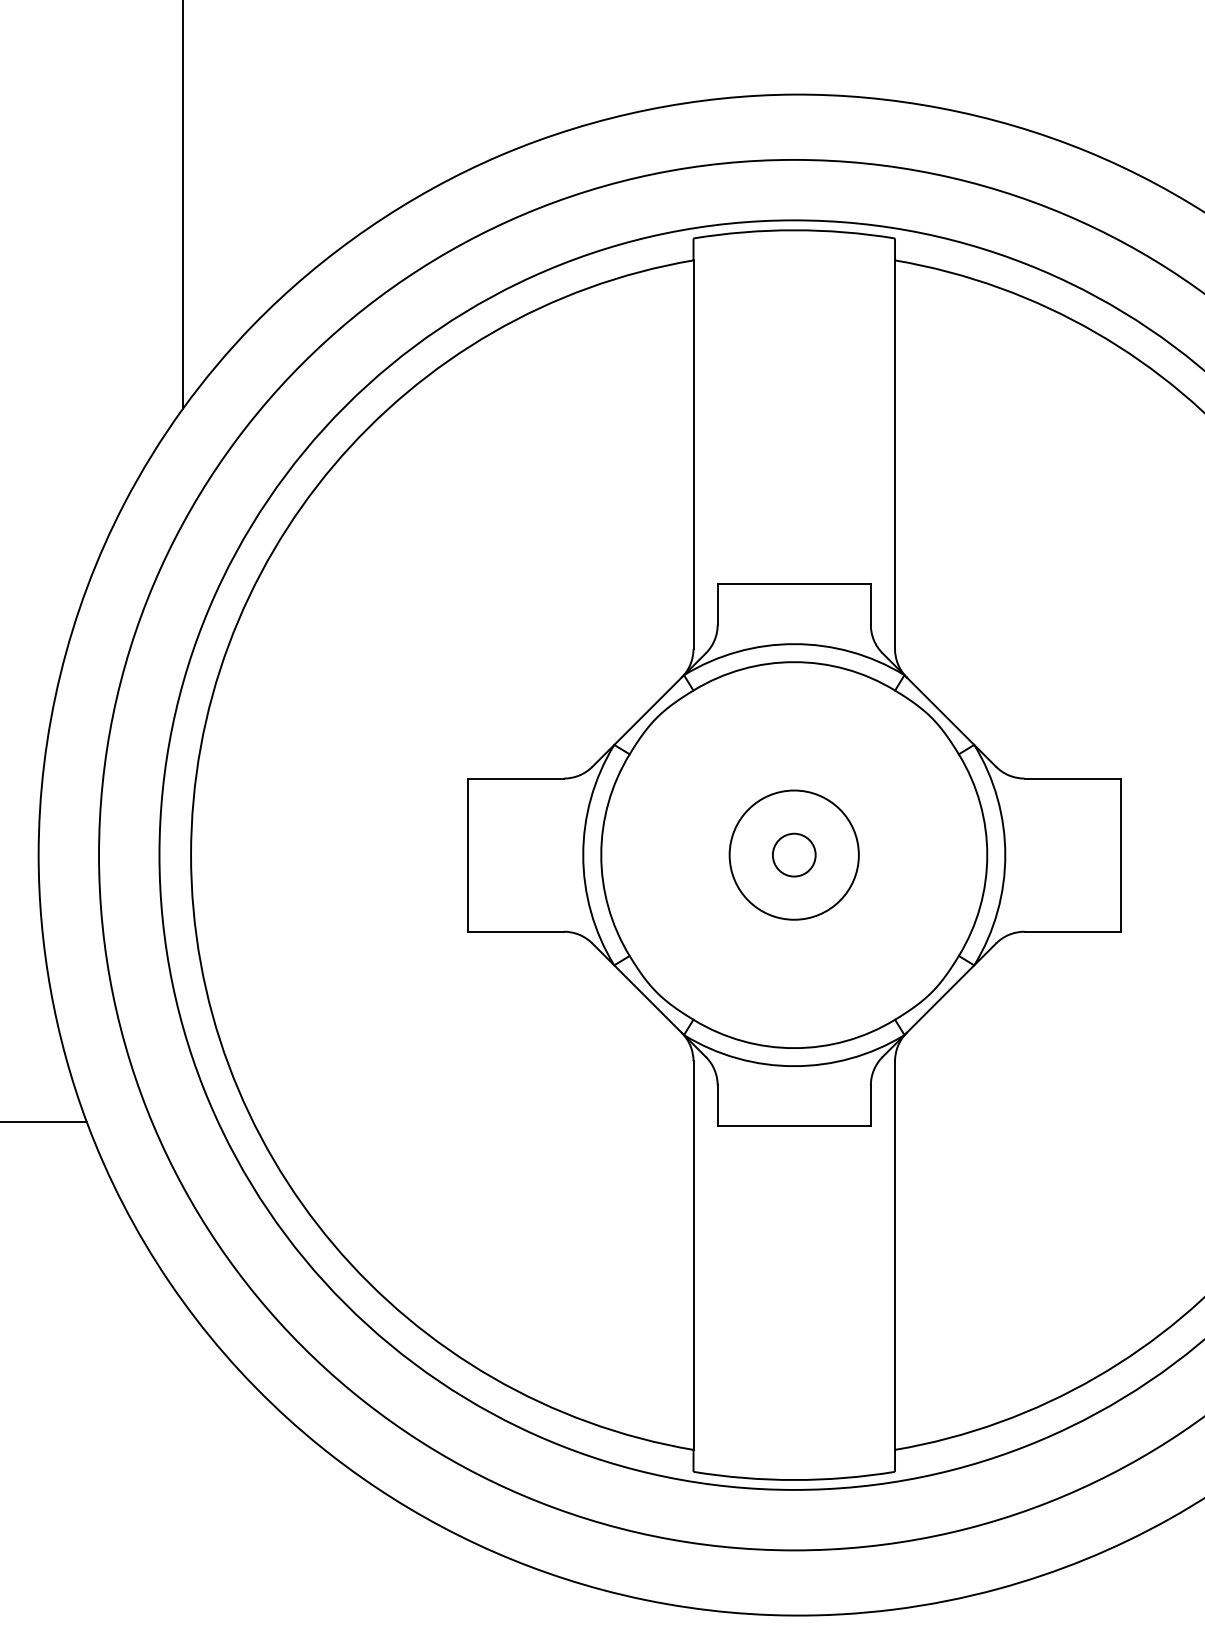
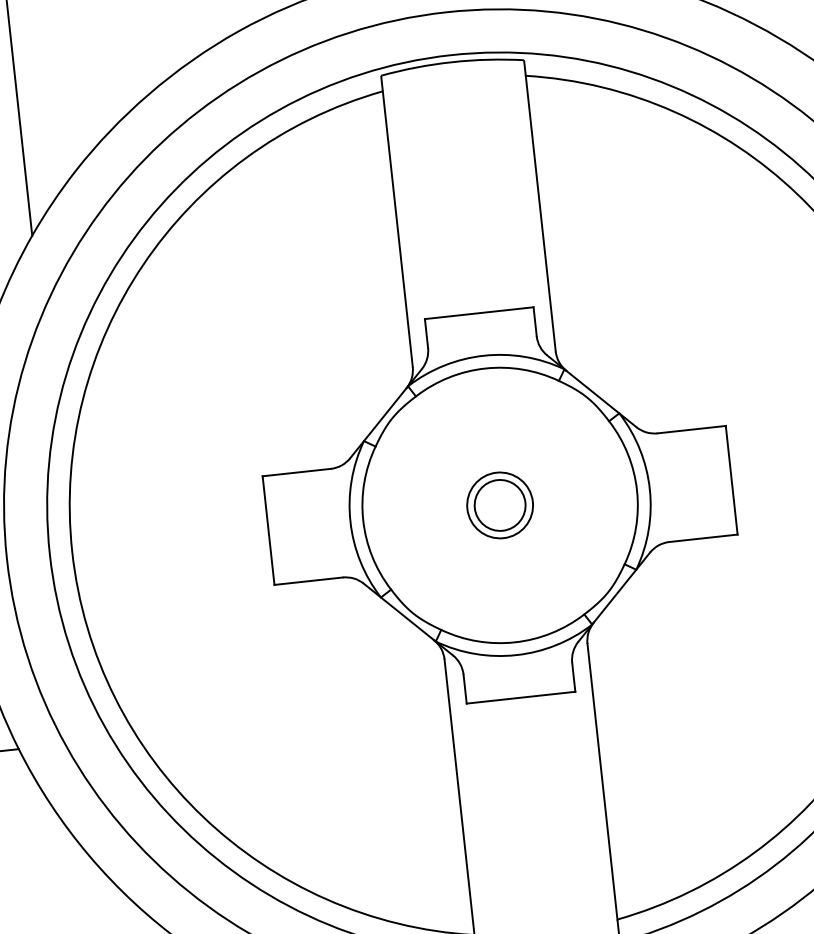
circle: (793, 854) -> (499, 505), size x1.67
circle: (794, 855) -> (500, 505), size x0.71

